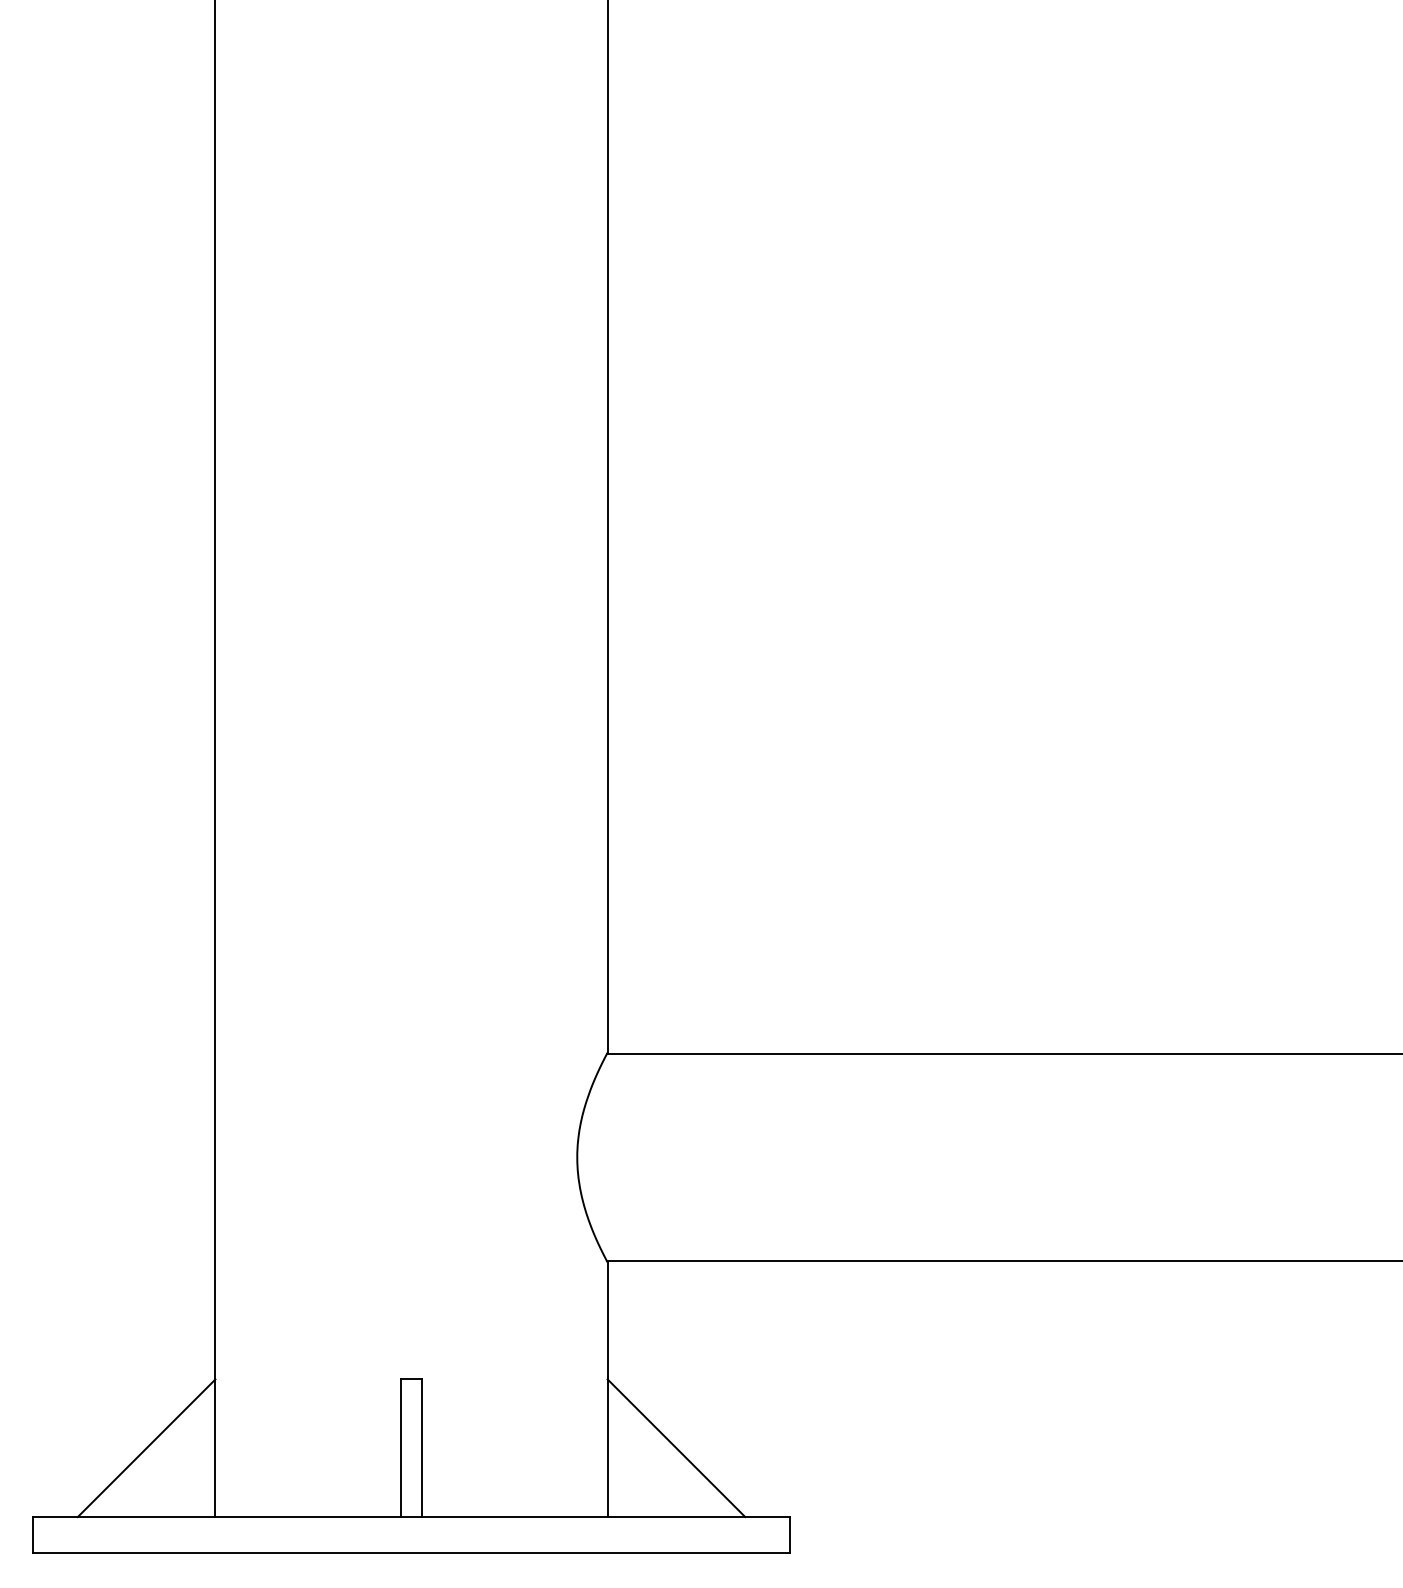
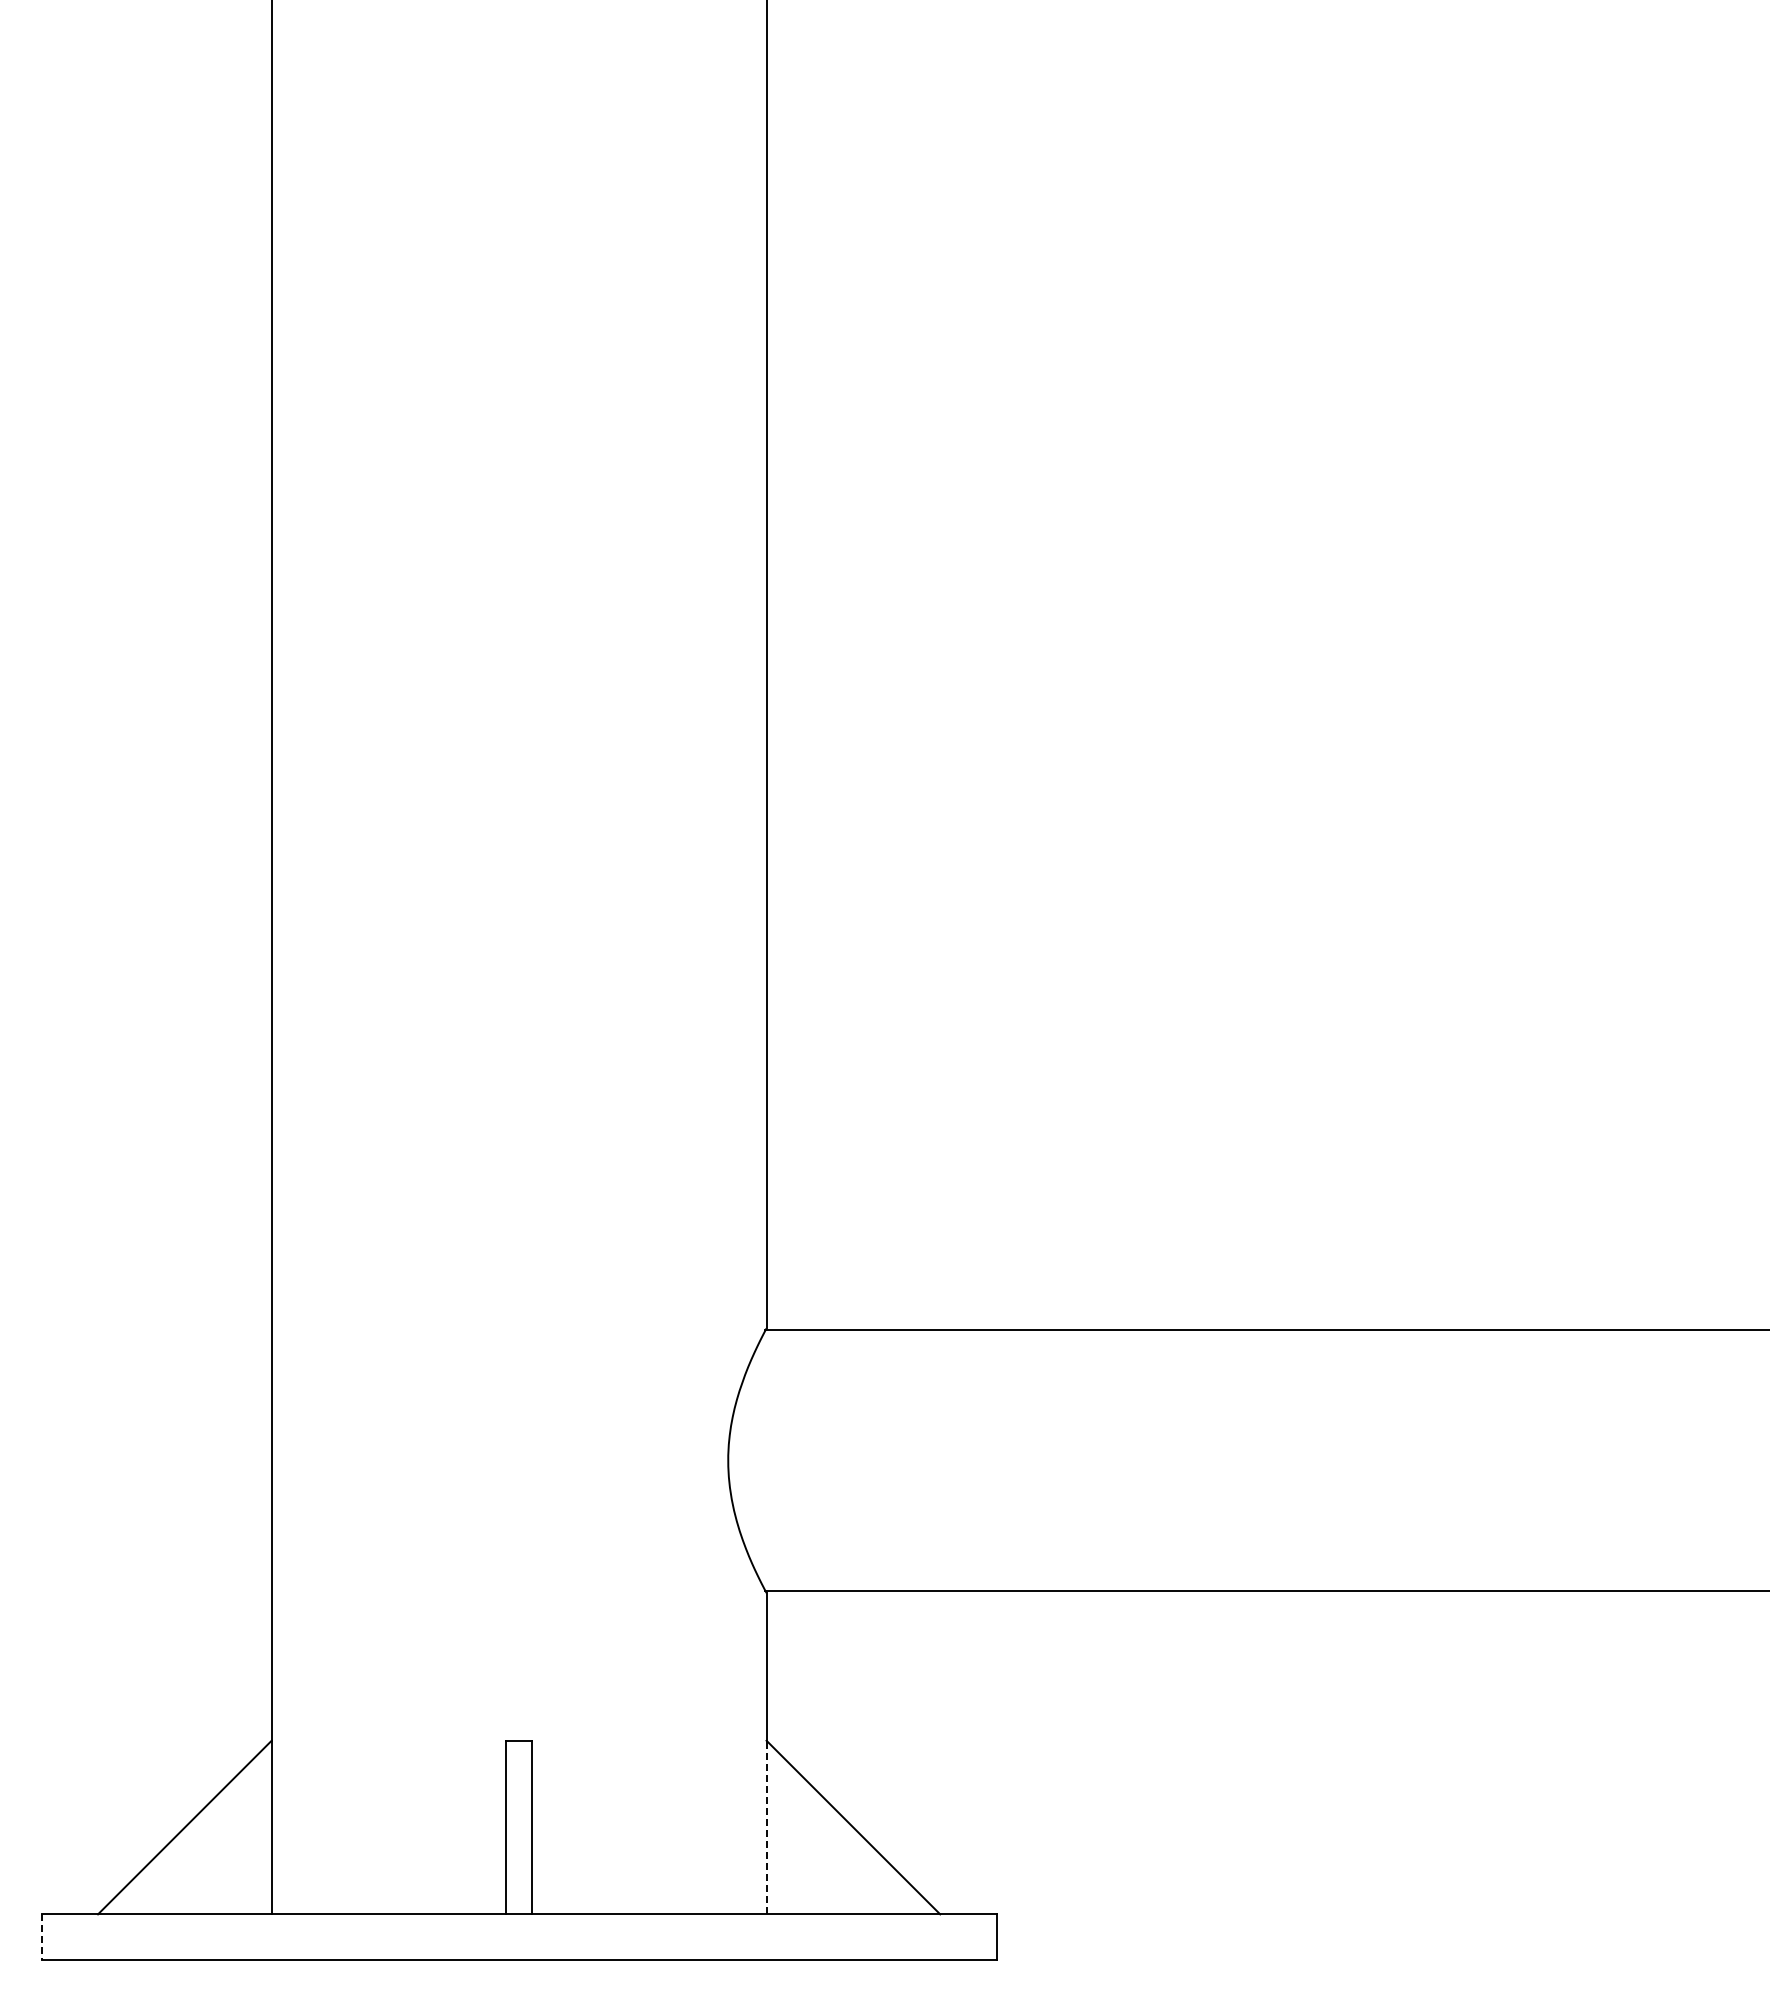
line: (607, 1448) -> (766, 1827), solid -> dashed
line: (33, 1535) -> (41, 1937), solid -> dashed

